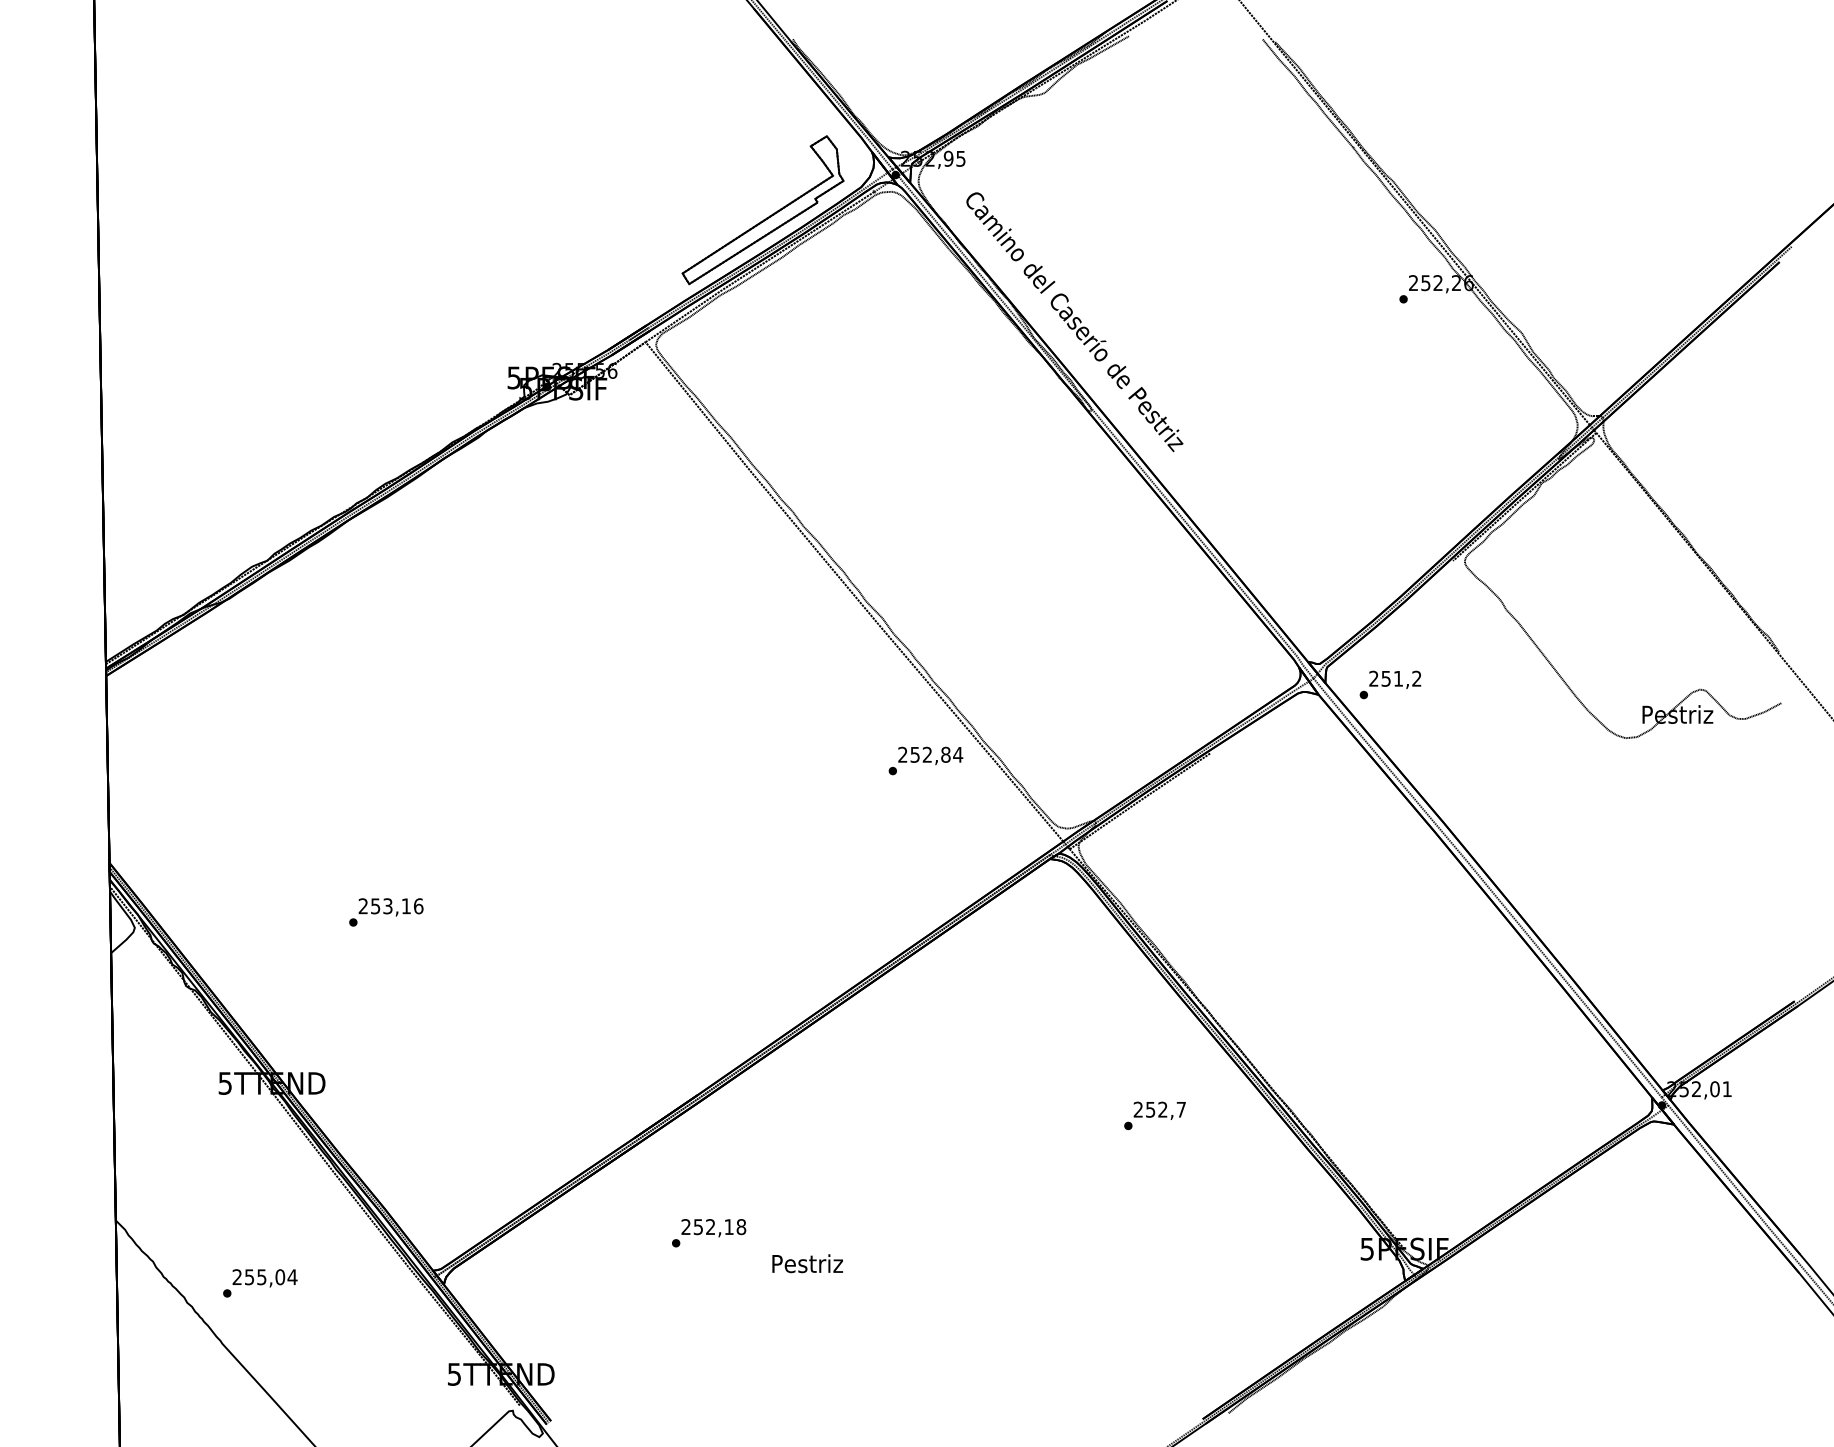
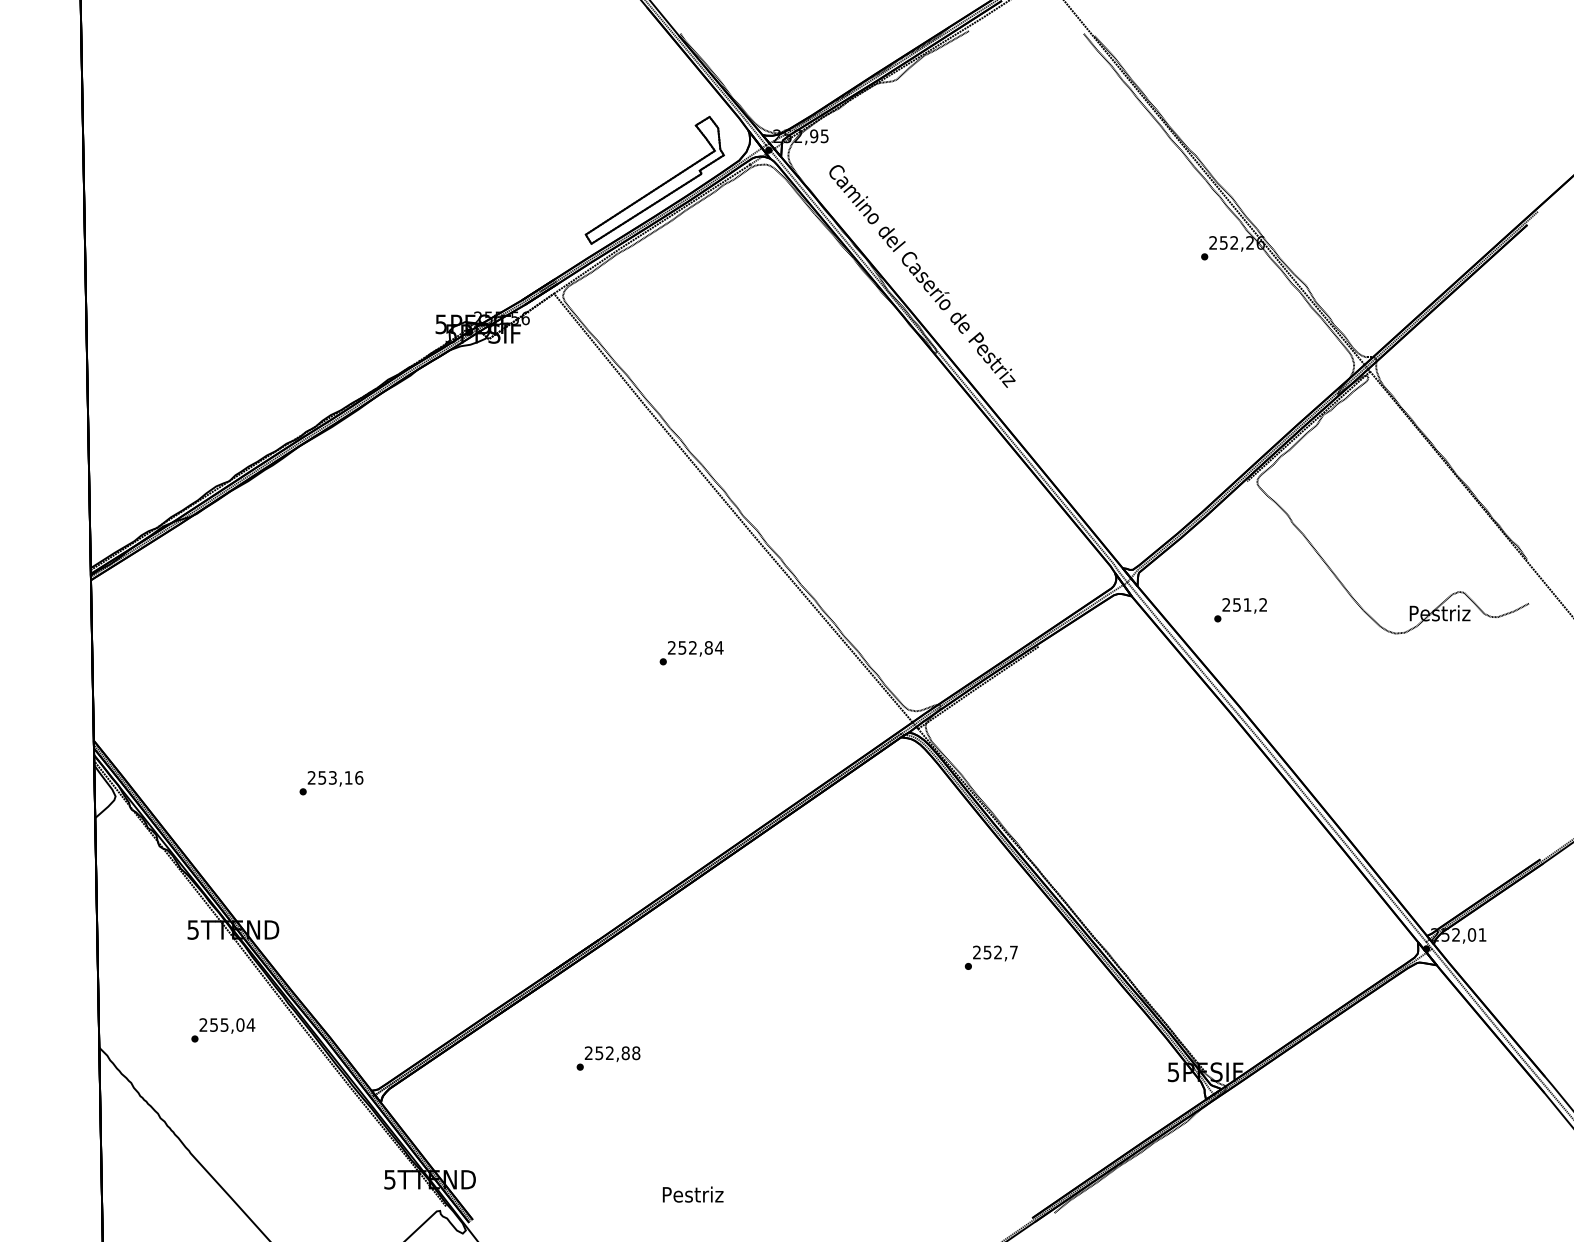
text: (1390, 684) -> (1240, 609), moved
text: (925, 760) -> (691, 652), moved
text: (728, 1227) -> (625, 1053), 252,18 -> 252,88
text: (807, 1263) -> (693, 1194), moved
text: (260, 1283) -> (223, 1030), moved

